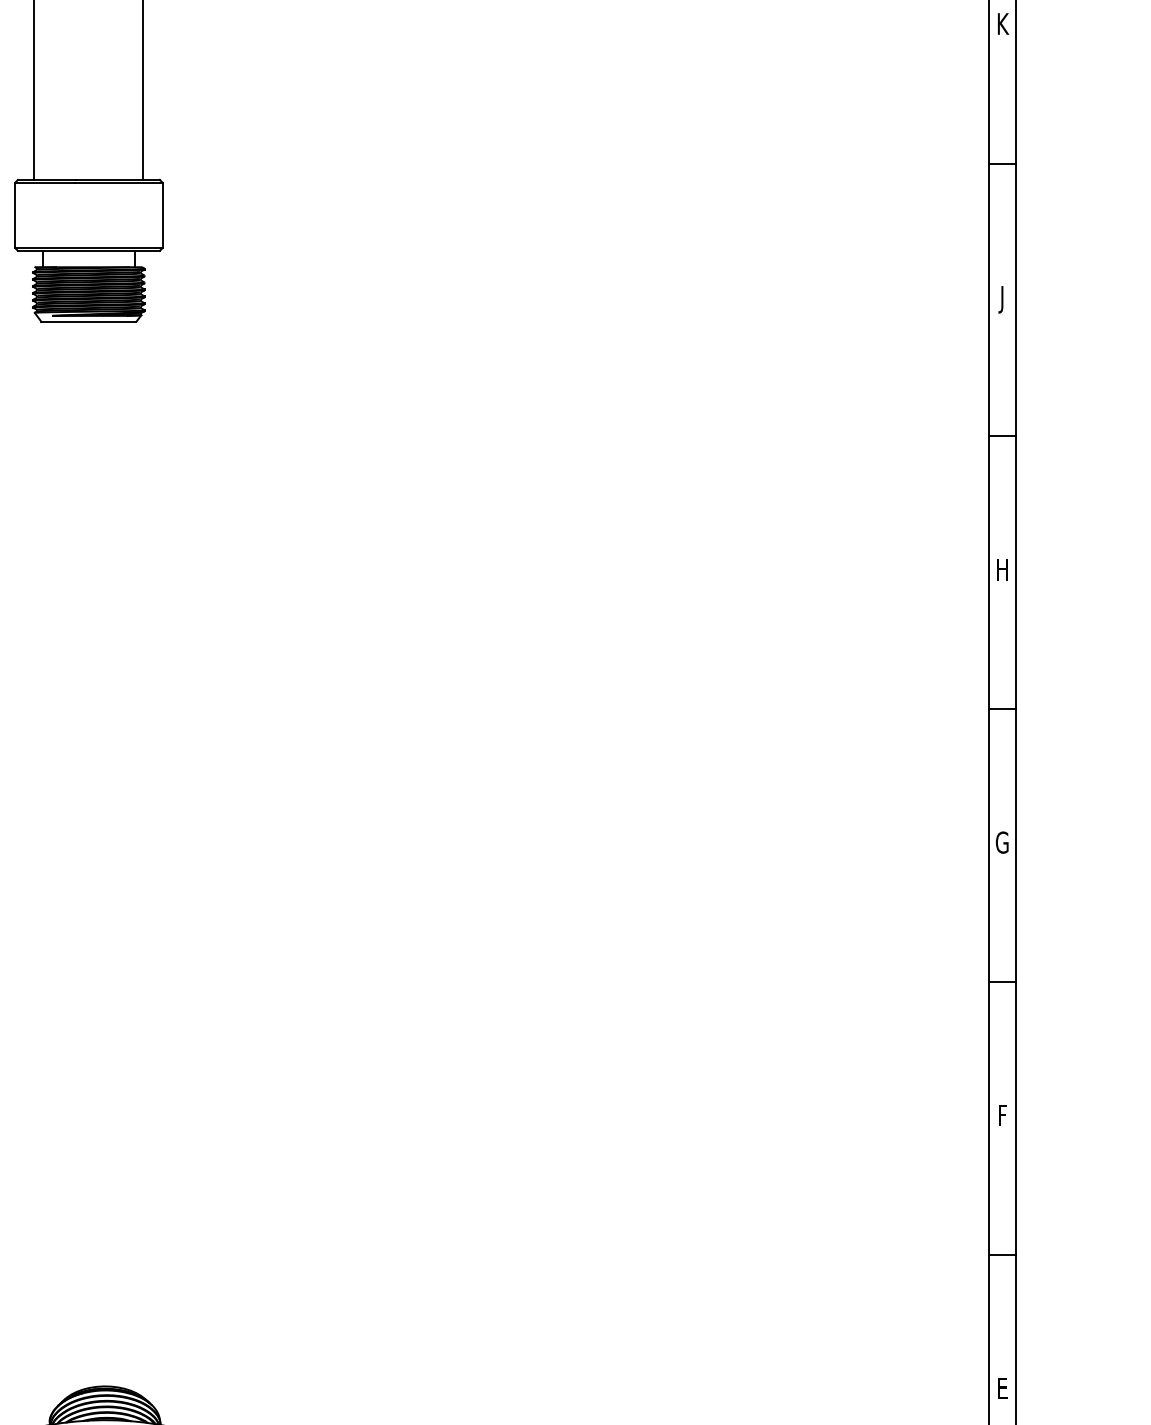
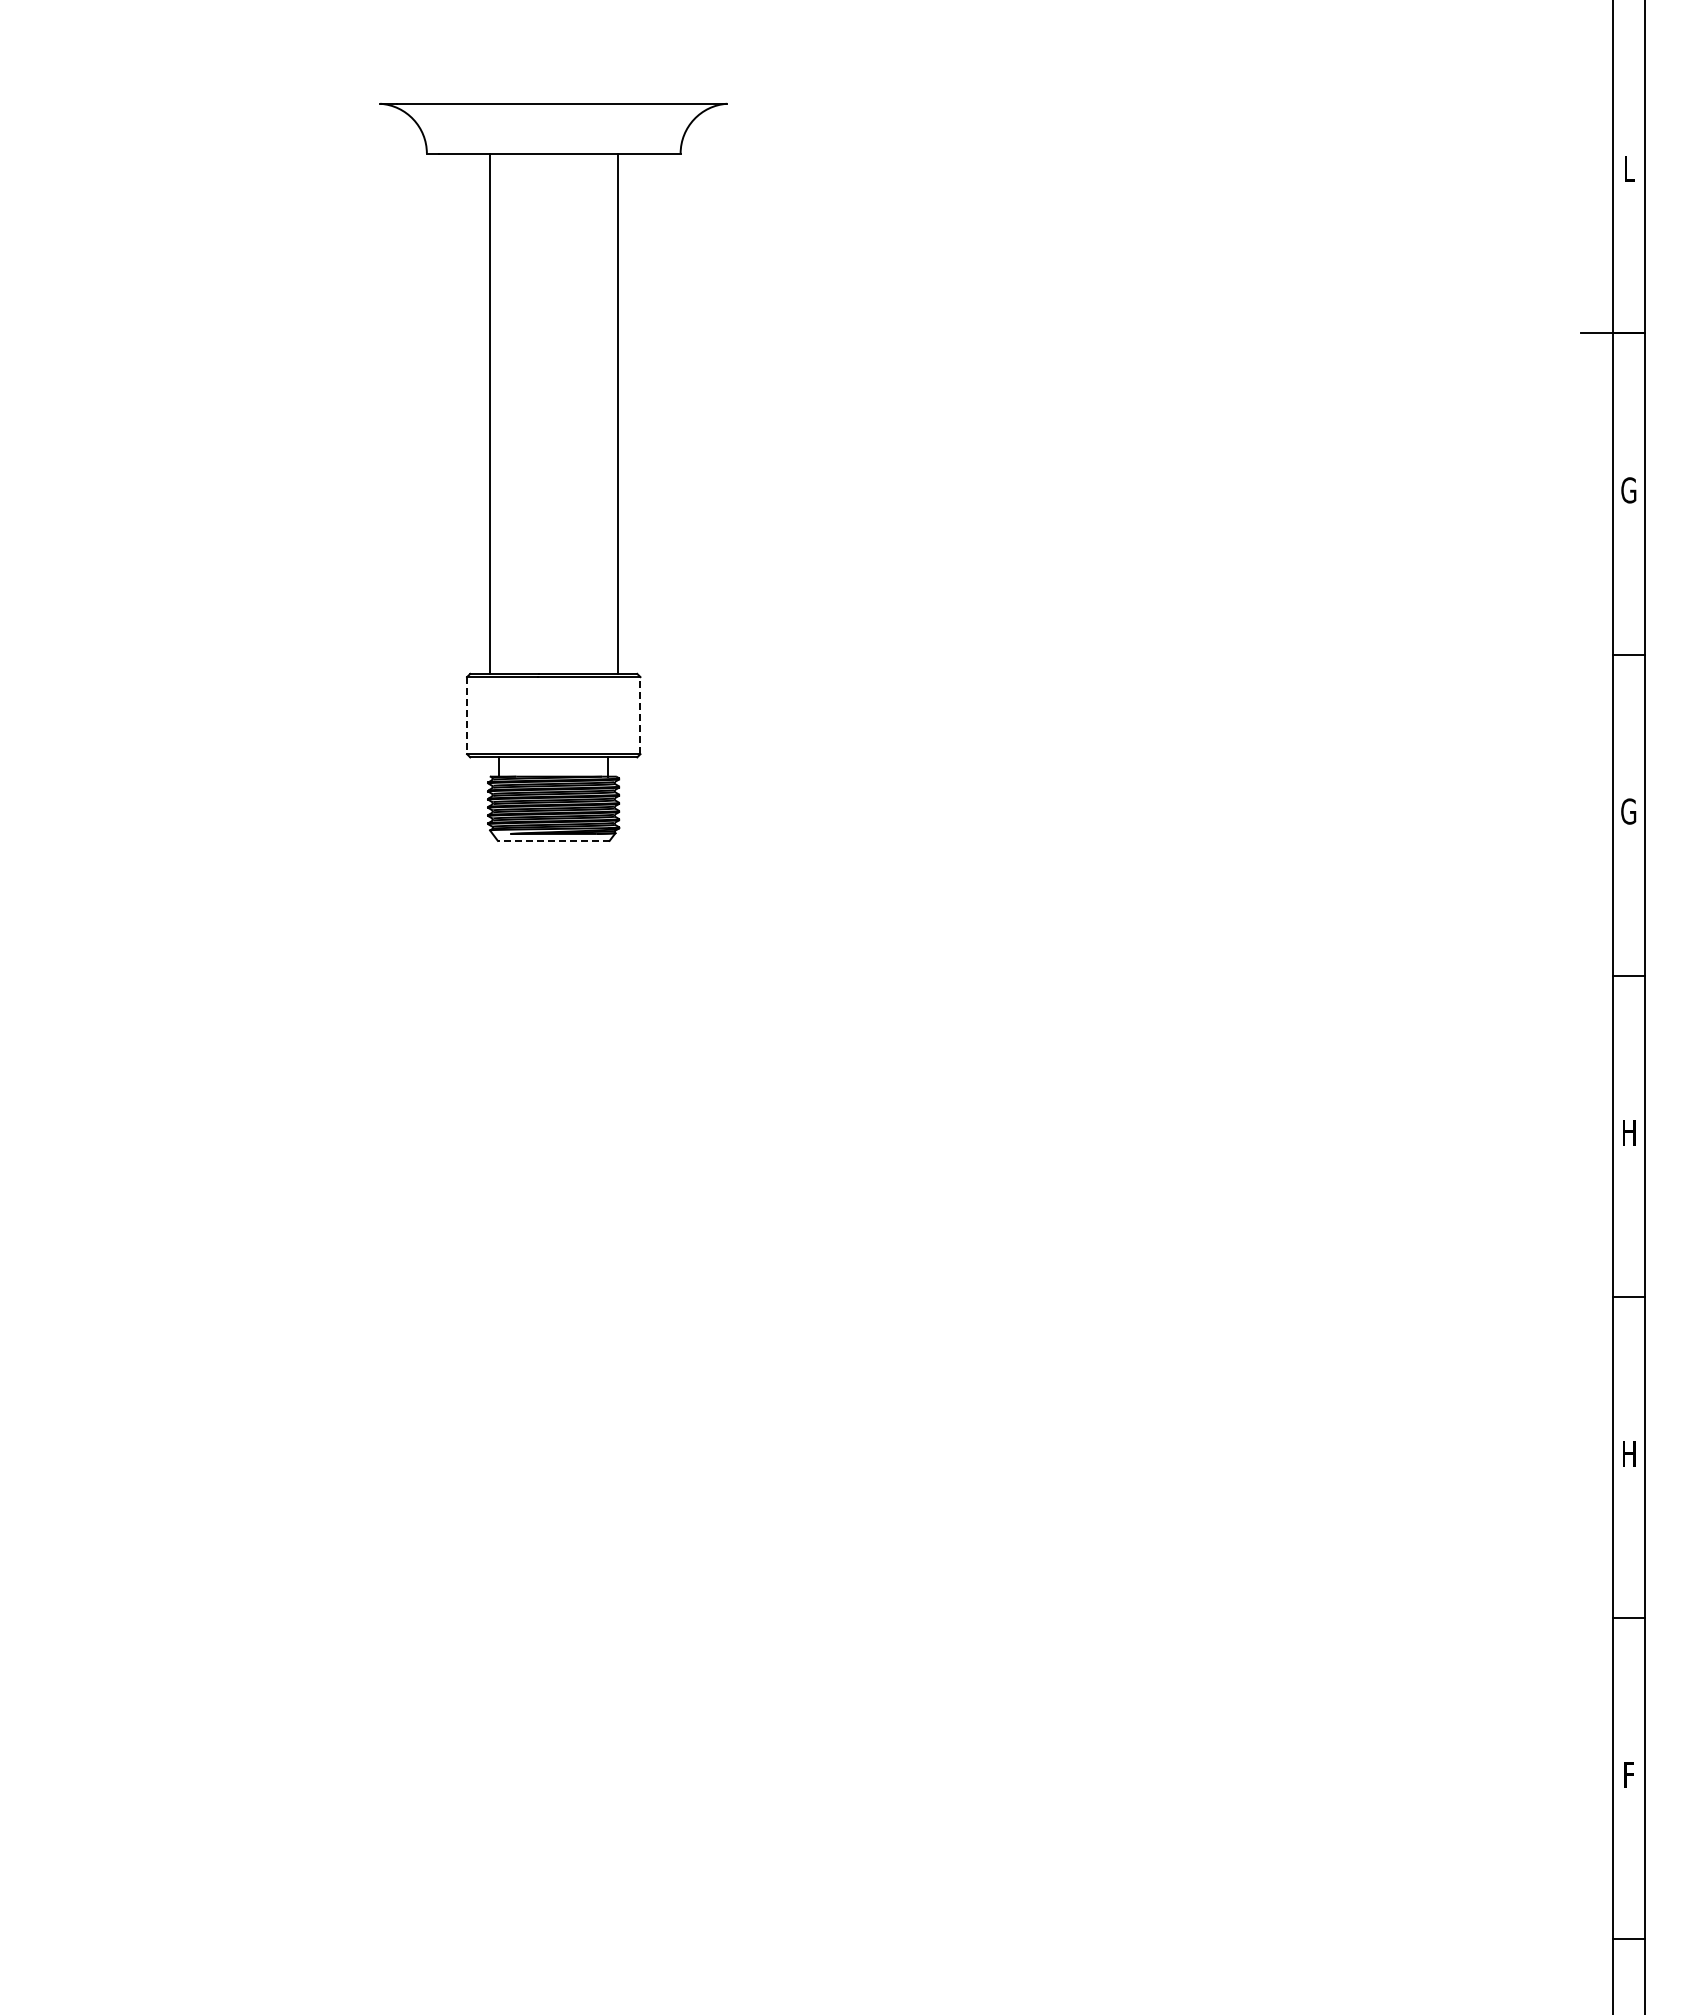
text: (1001, 24) -> (1628, 490), K -> G
line: (15, 215) -> (467, 715), solid -> dashed
line: (162, 215) -> (640, 715), solid -> dashed
text: (1001, 299) -> (1628, 814), J -> G
line: (88, 321) -> (553, 840), solid -> dashed
text: (1001, 842) -> (1628, 1453), G -> H

